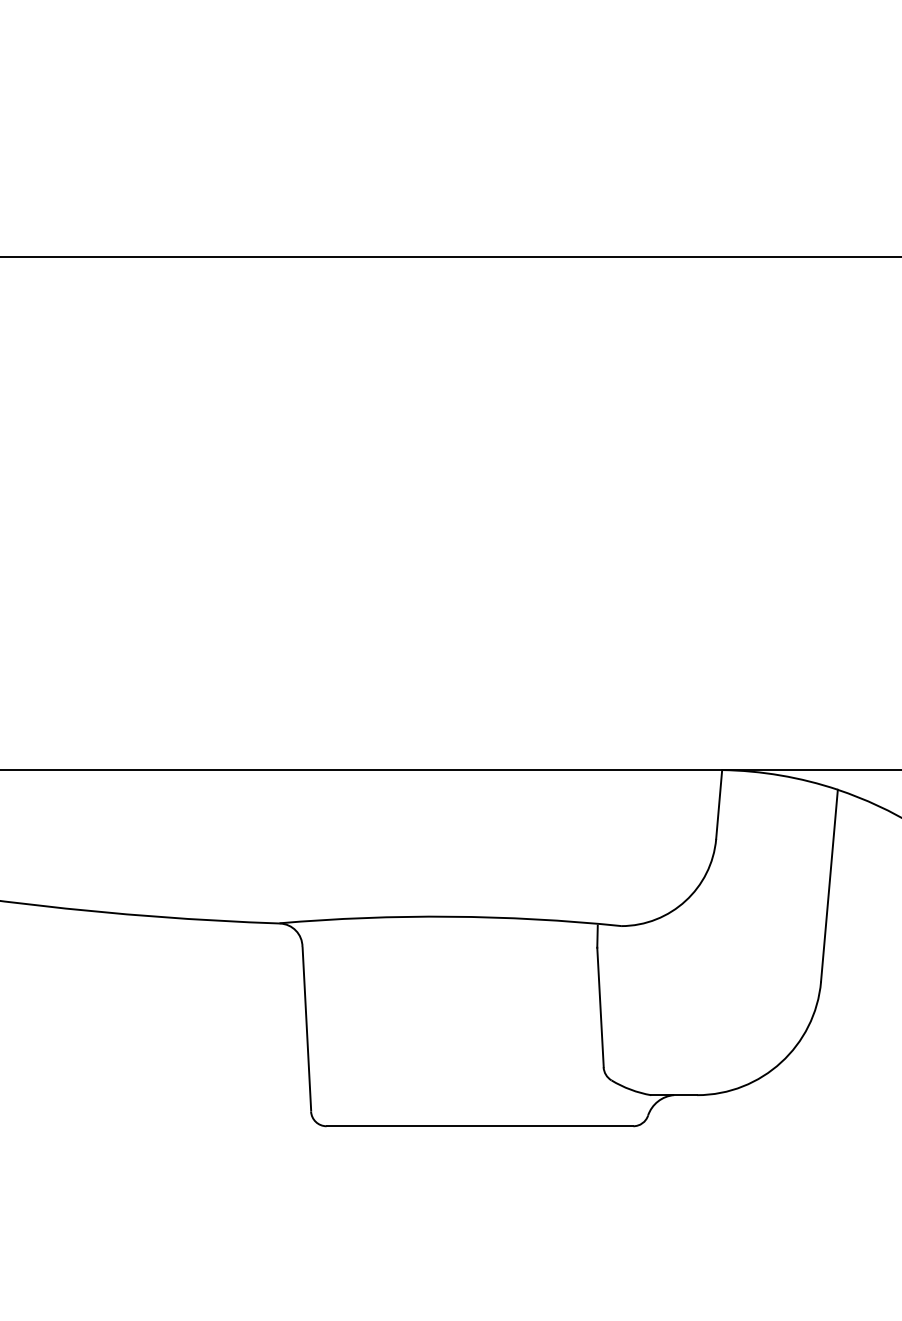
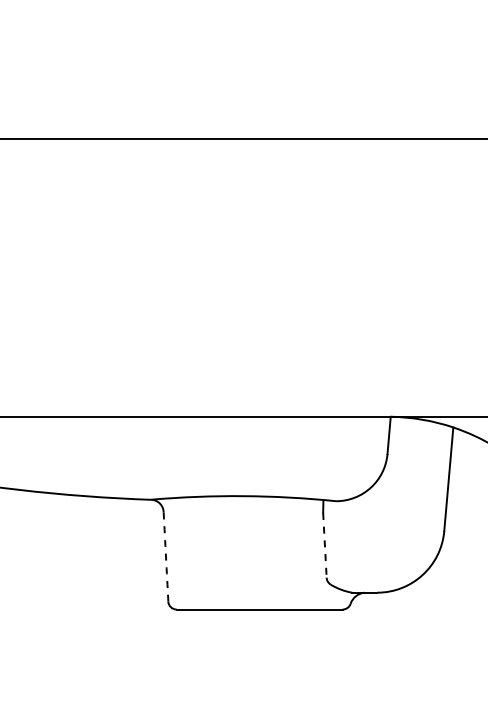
line: (599, 1007) -> (324, 545), solid -> dashed
arc: (307, 1030) -> (166, 557), solid -> dashed

